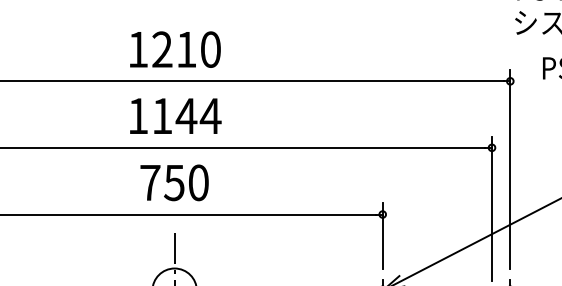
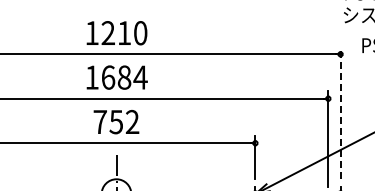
text: (174, 116) -> (116, 77), 1144 -> 1684
line: (510, 168) -> (340, 112), solid -> dashed
text: (198, 183) -> (132, 122), 750 -> 752

